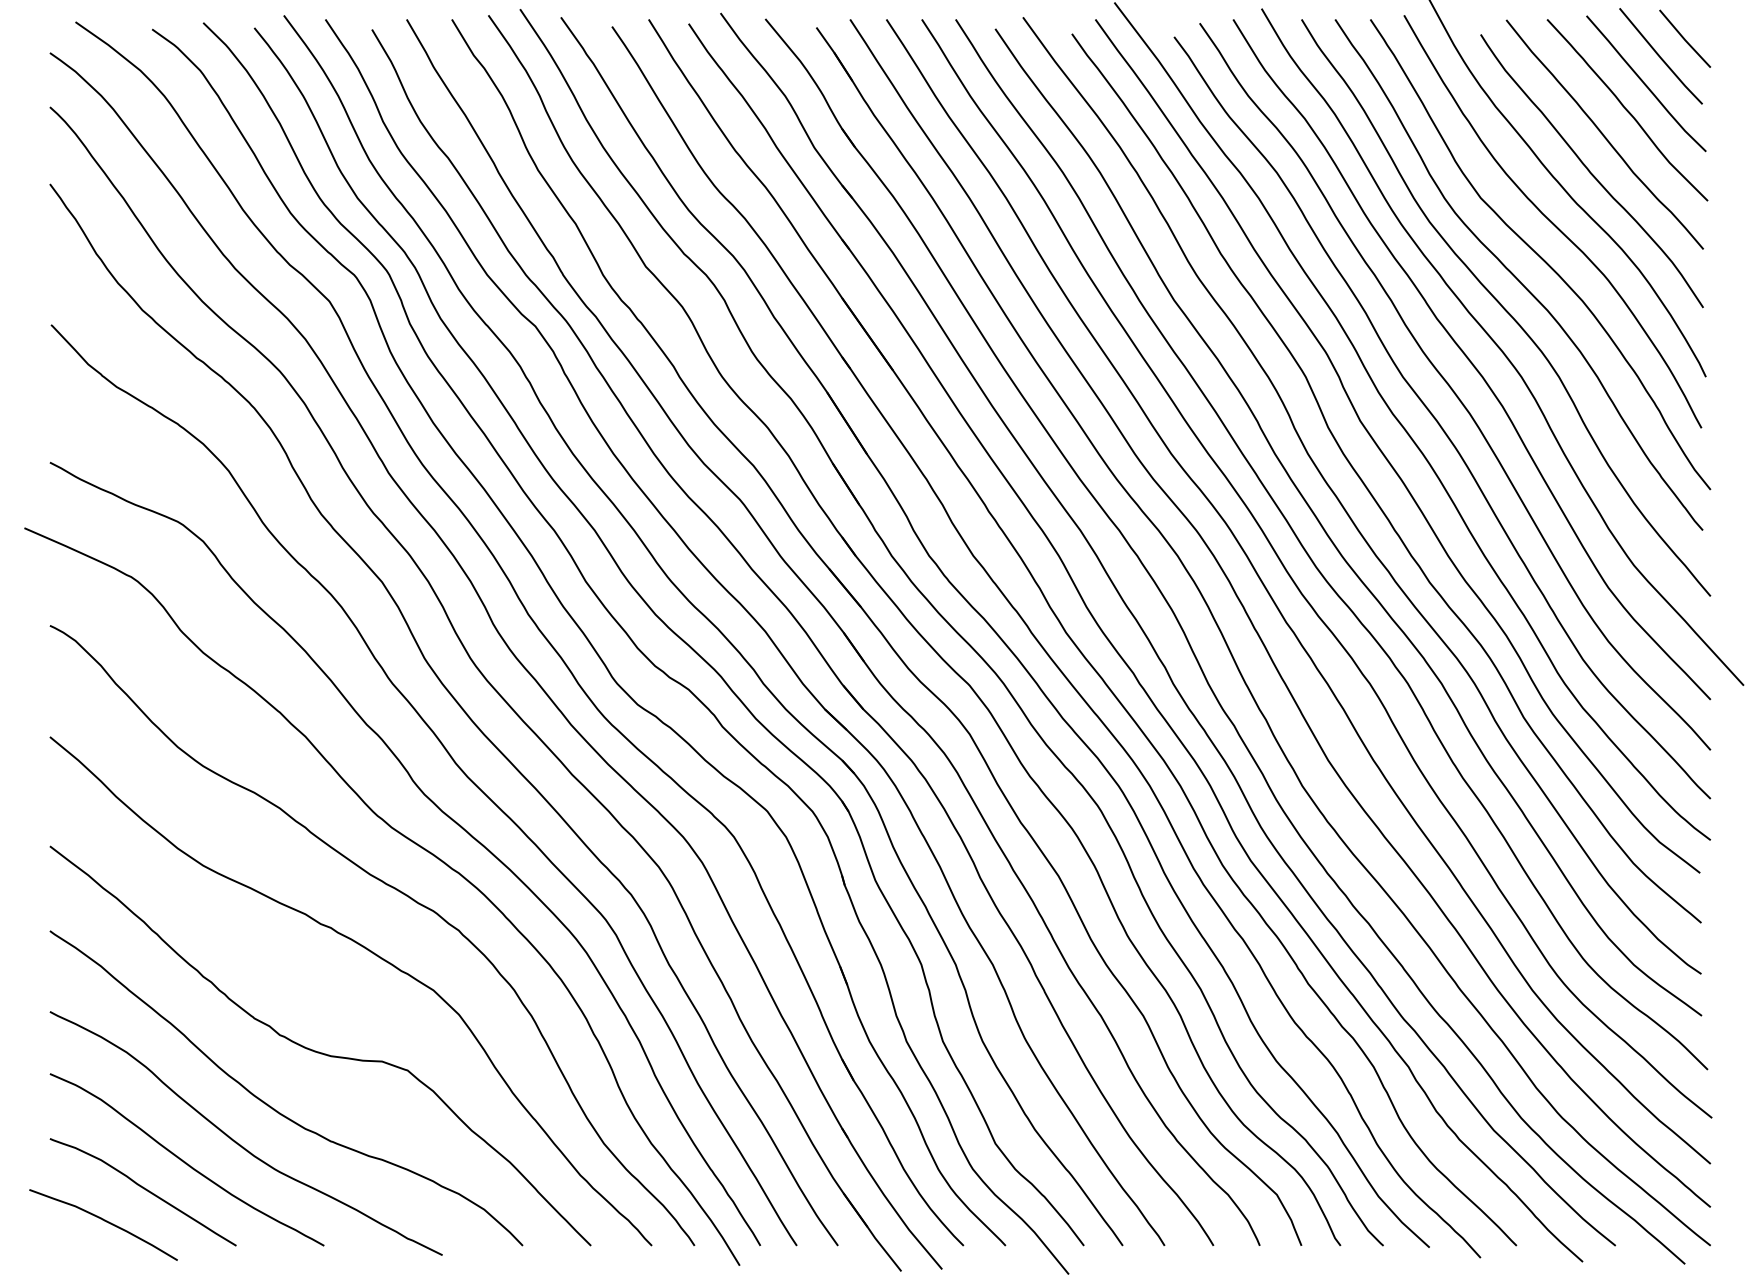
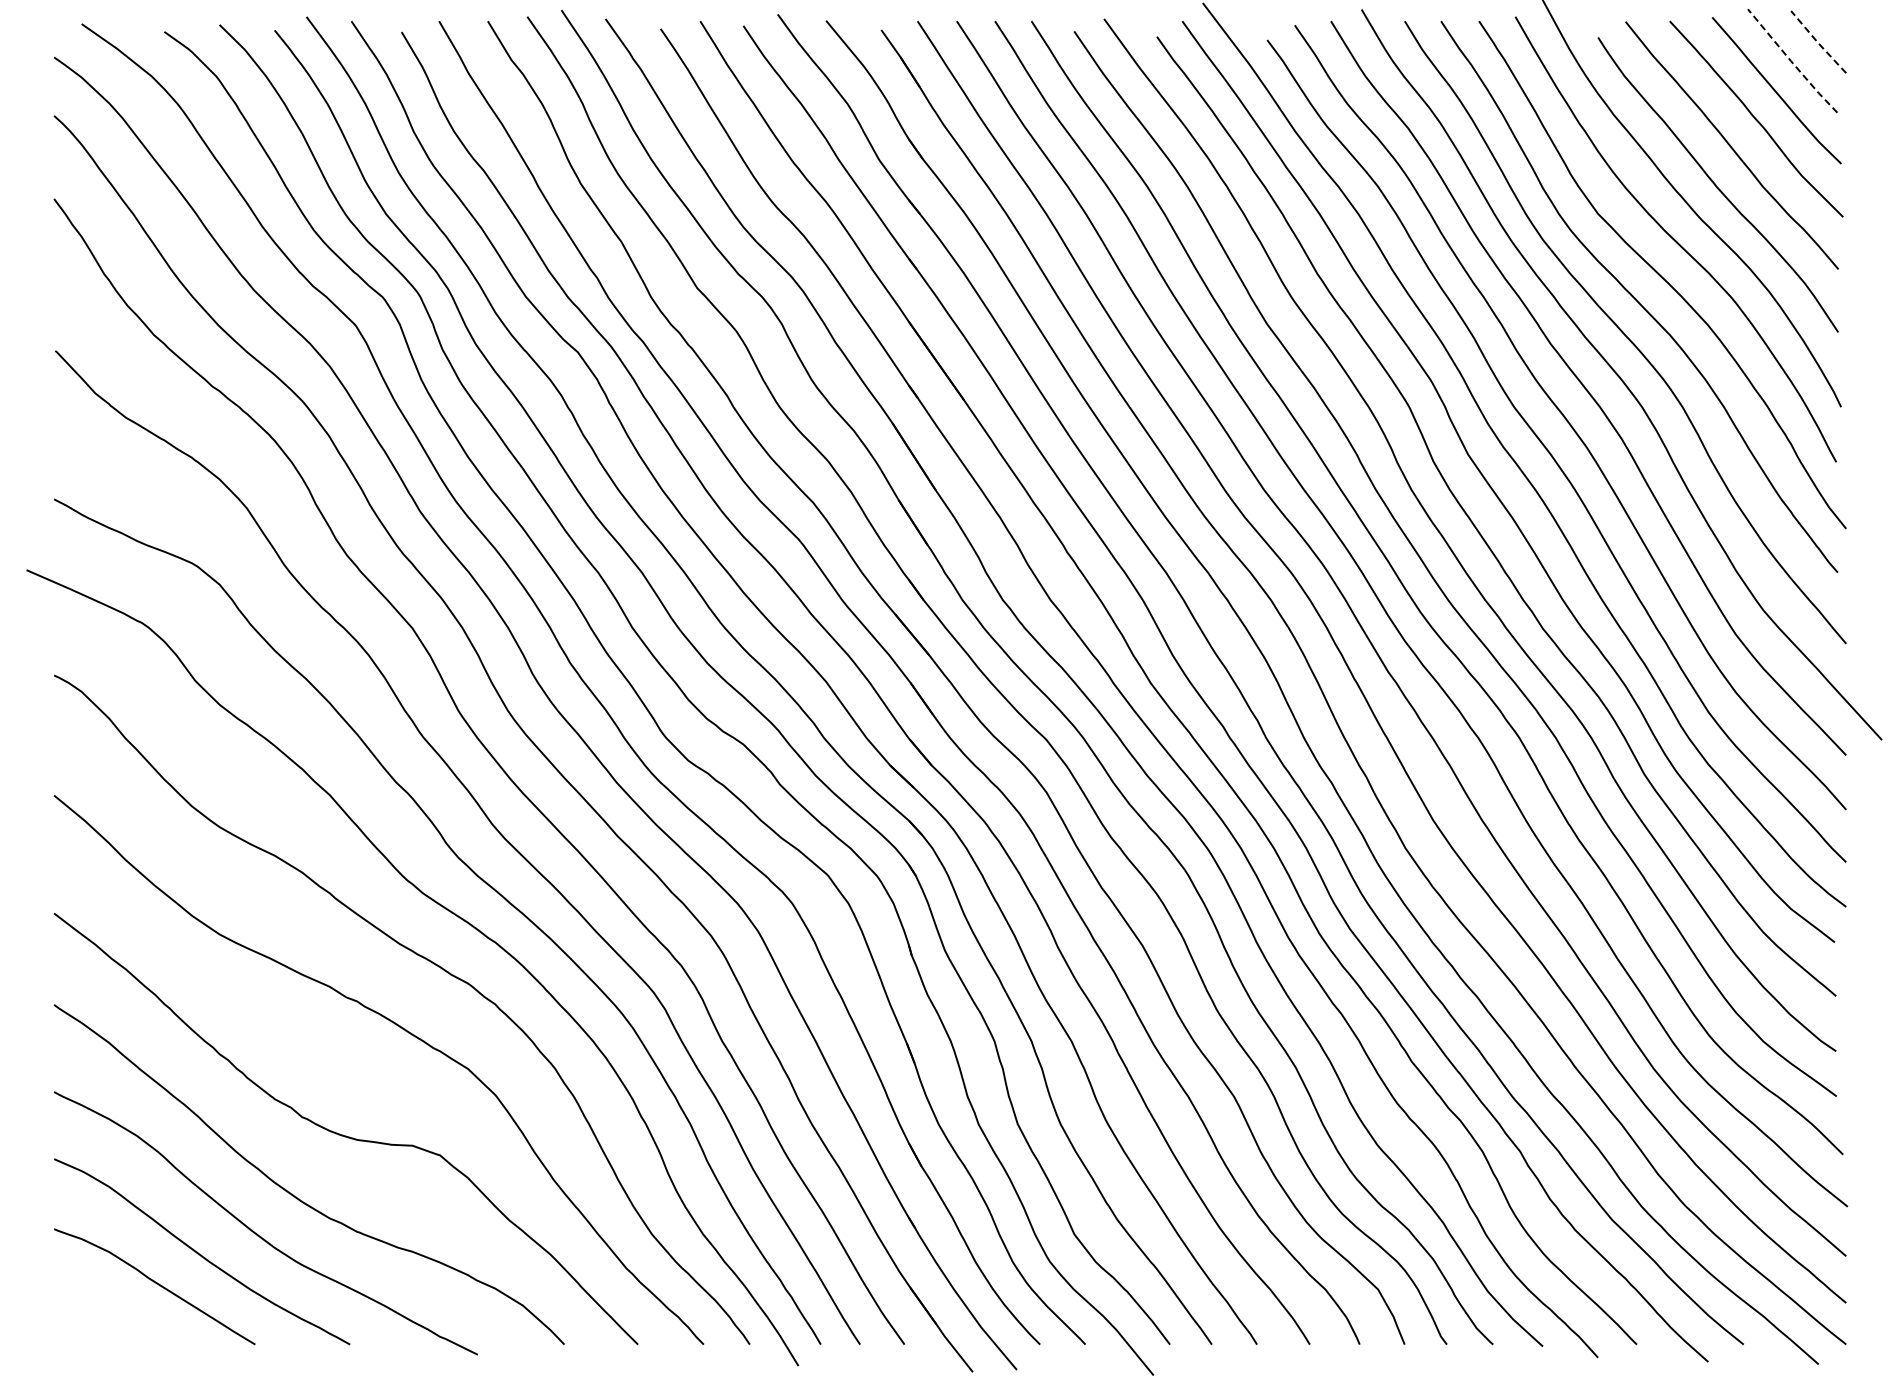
line: (1685, 39) -> (1818, 42), solid -> dashed
line: (1659, 57) -> (1791, 62), solid -> dashed
curve: (104, 1221) -> (113, 1318), removed

